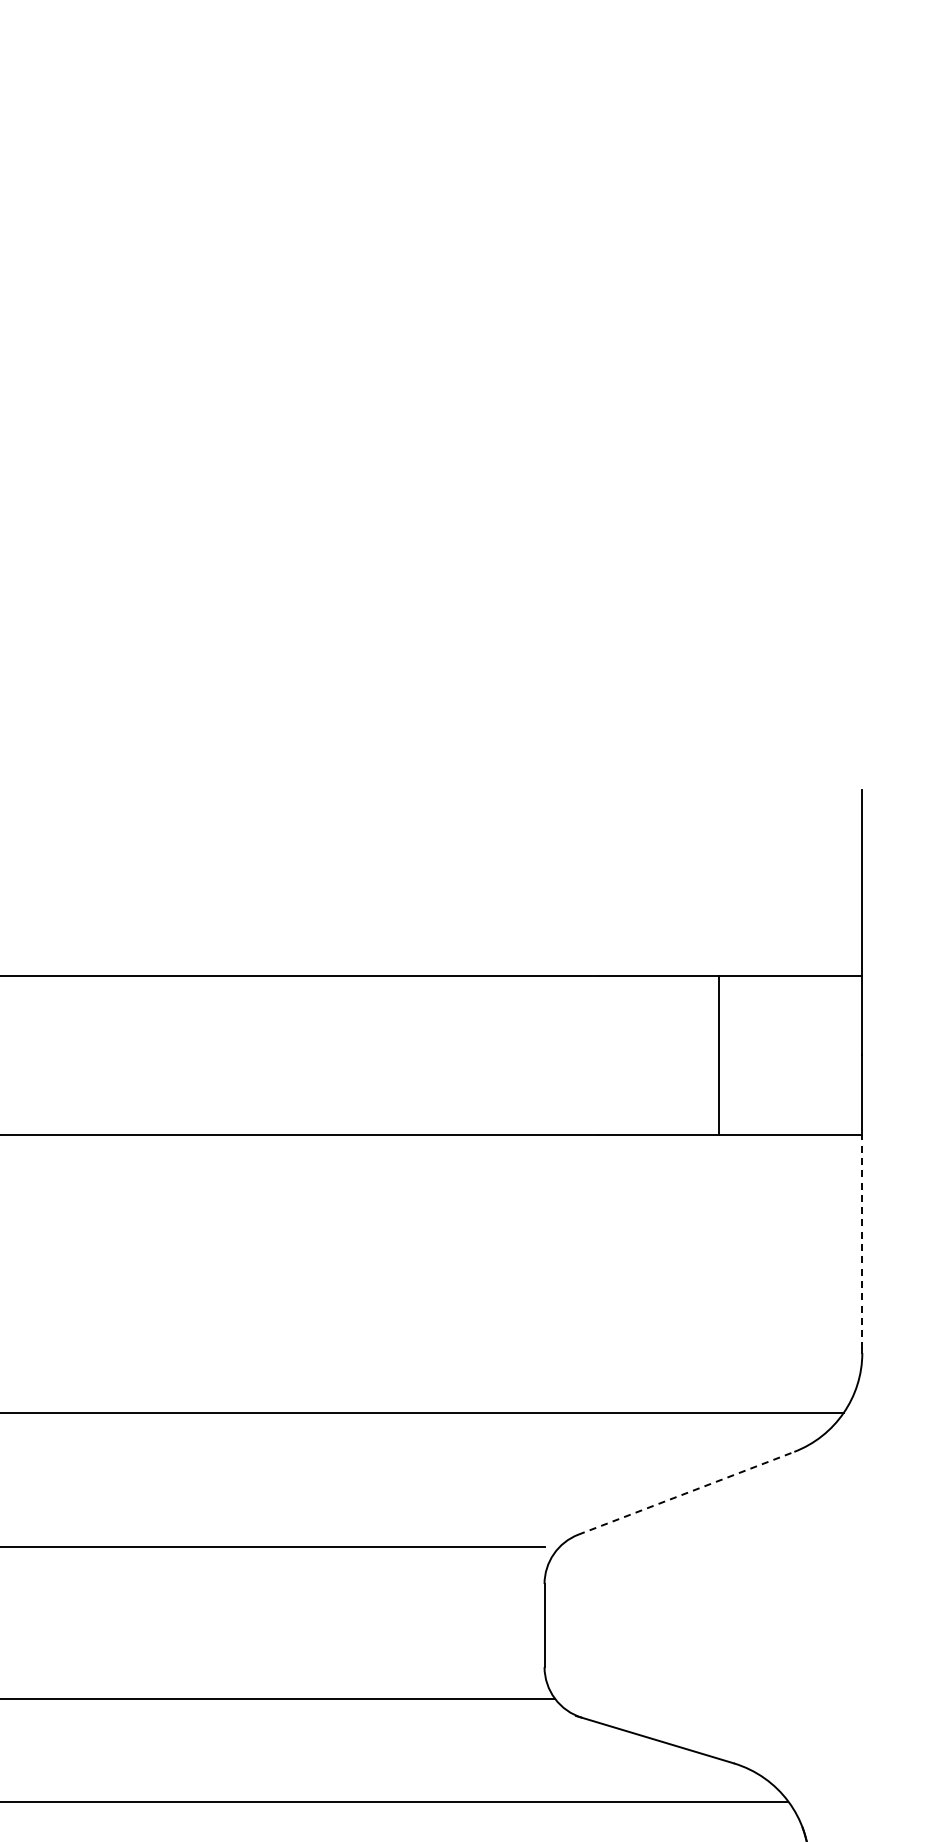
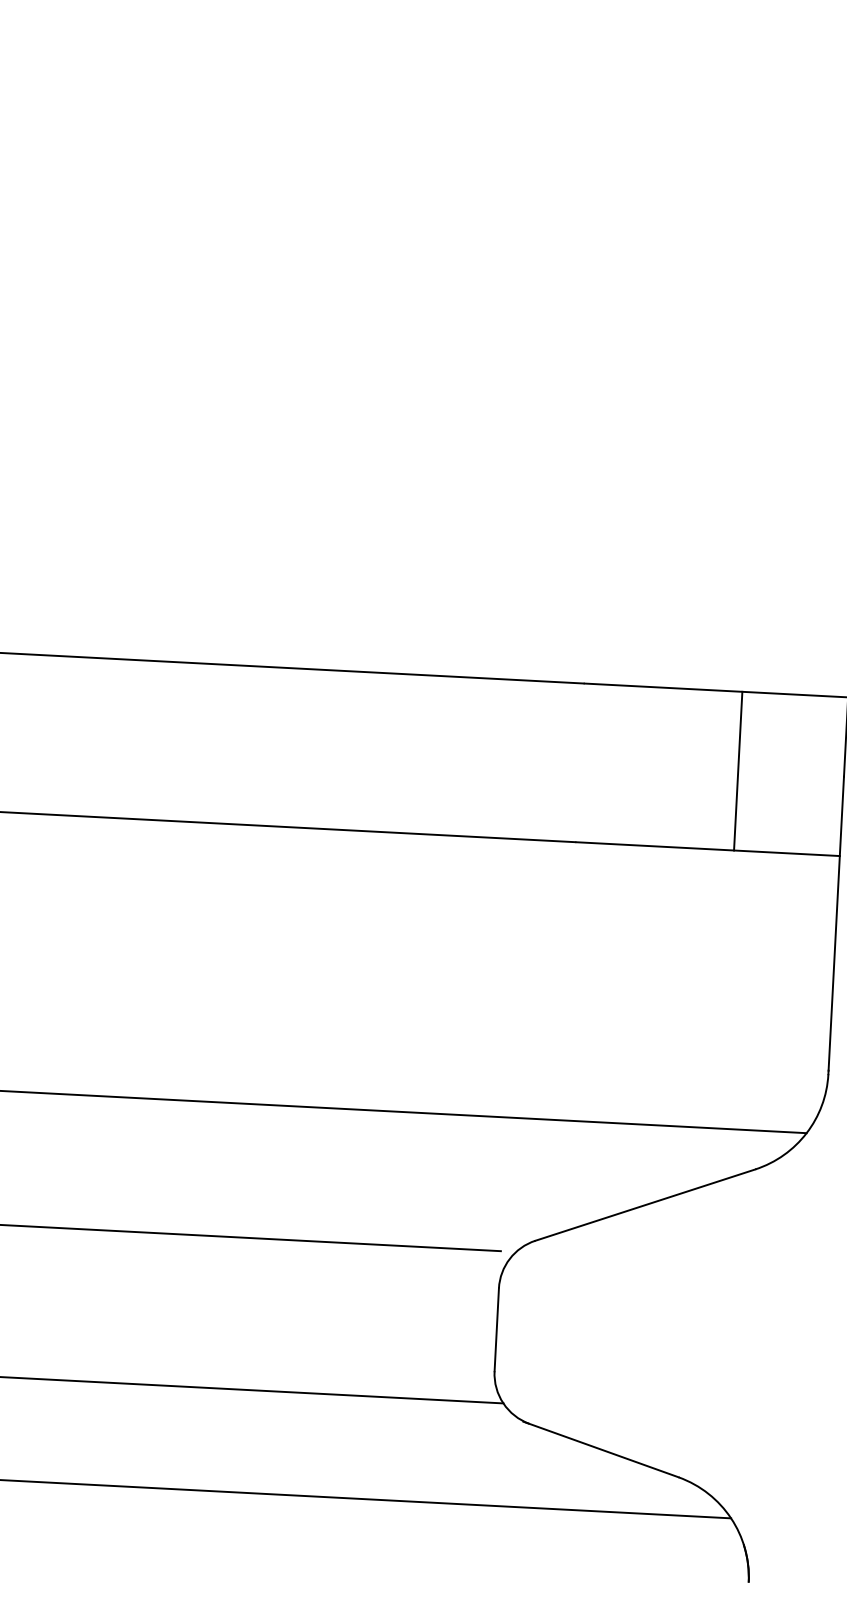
line: (719, 1054) -> (738, 770), moved
line: (862, 1241) -> (834, 962), dashed -> solid
line: (686, 1493) -> (645, 1205), dashed -> solid

